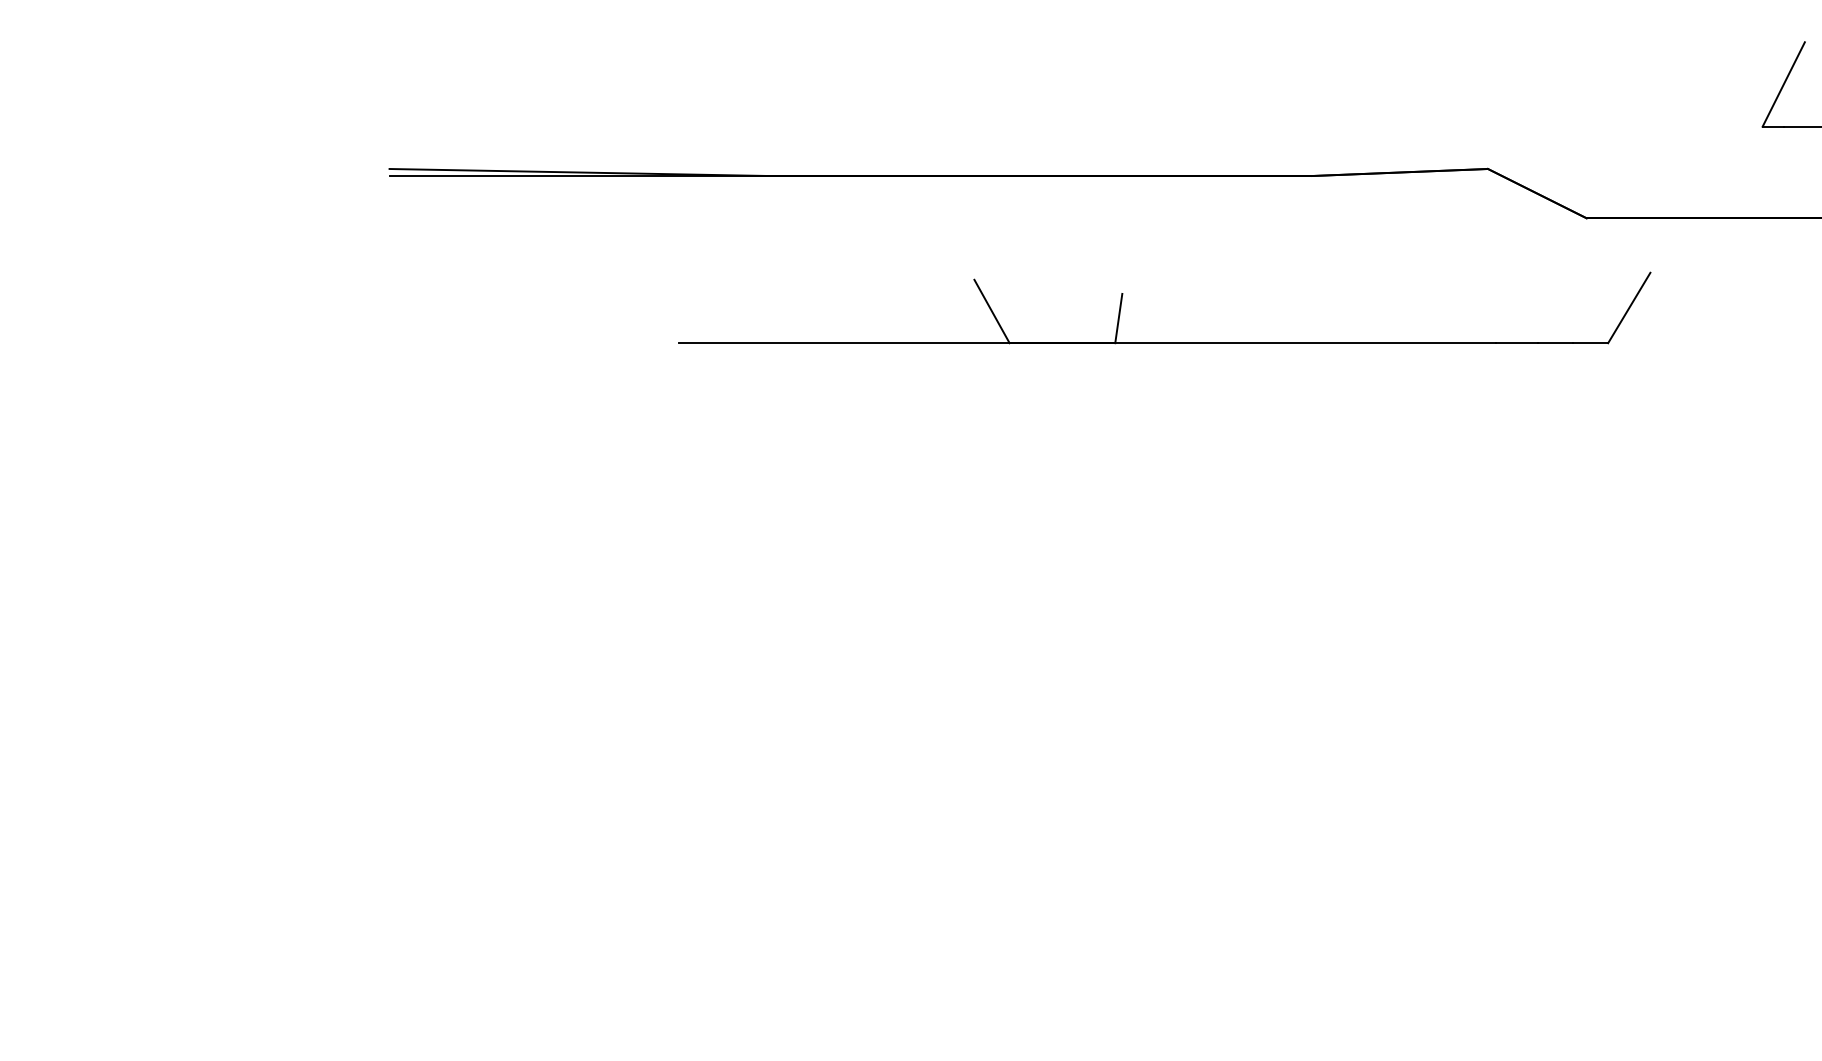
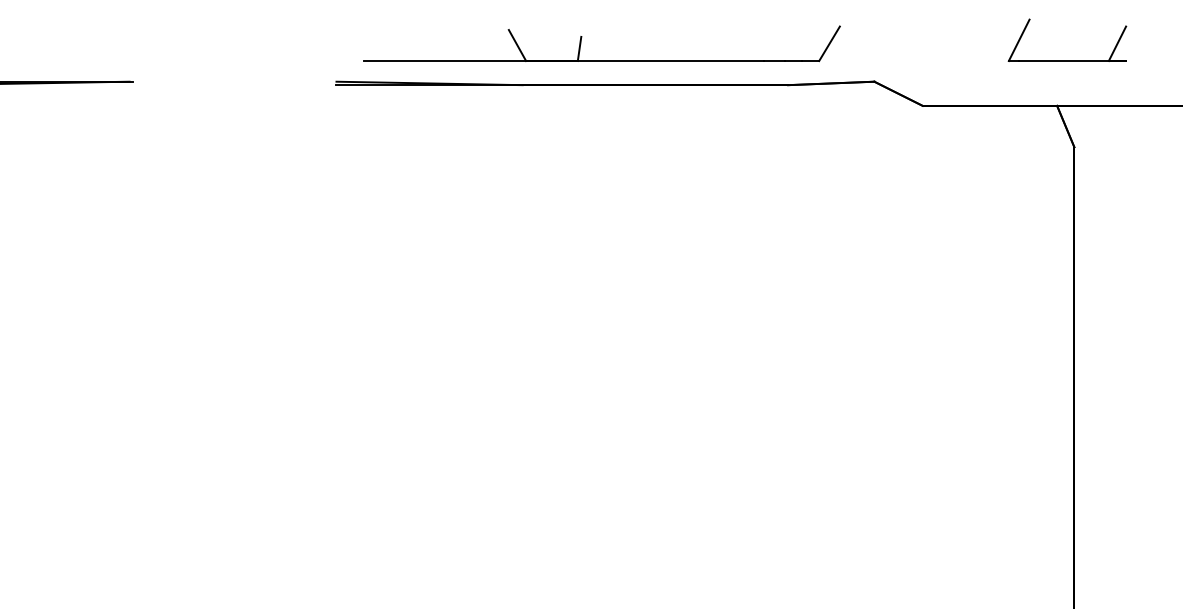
part: (1163, 342) -> (601, 60), moved

